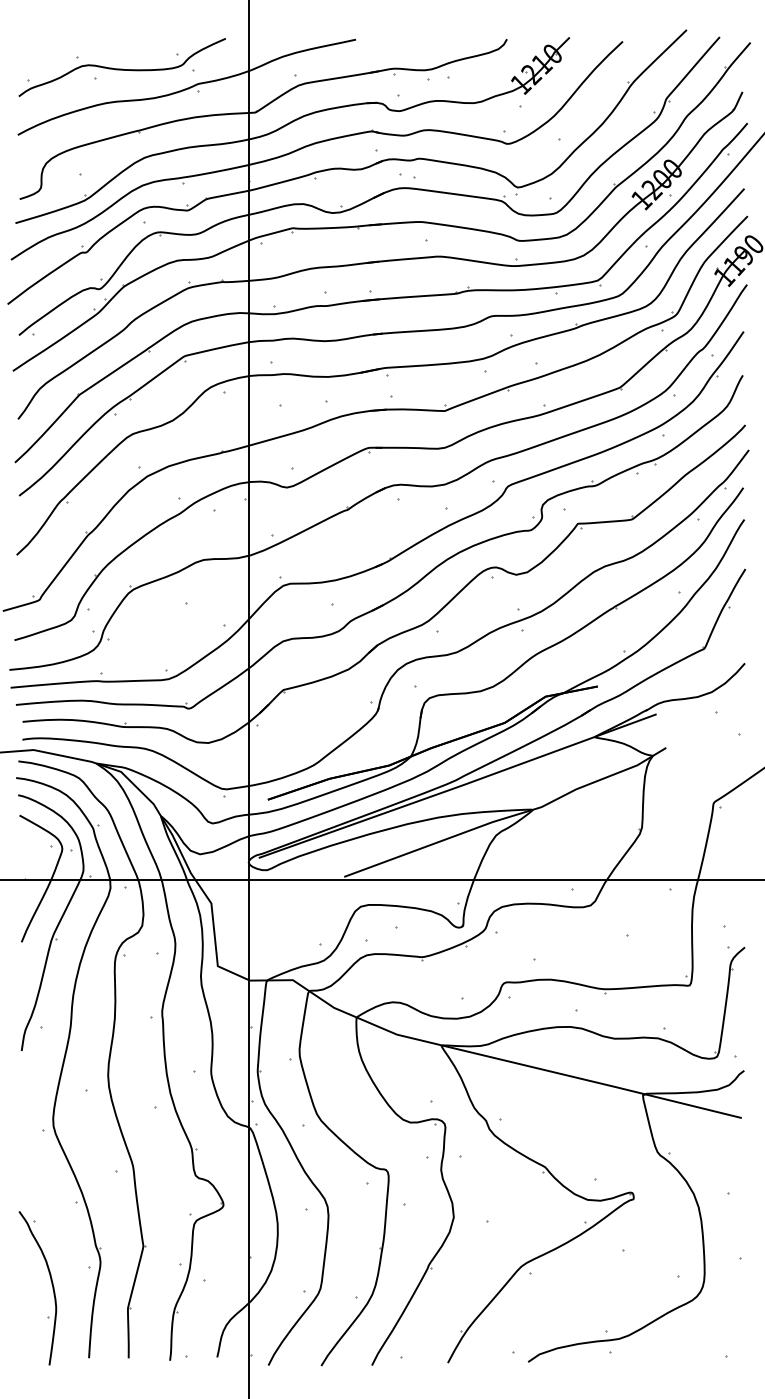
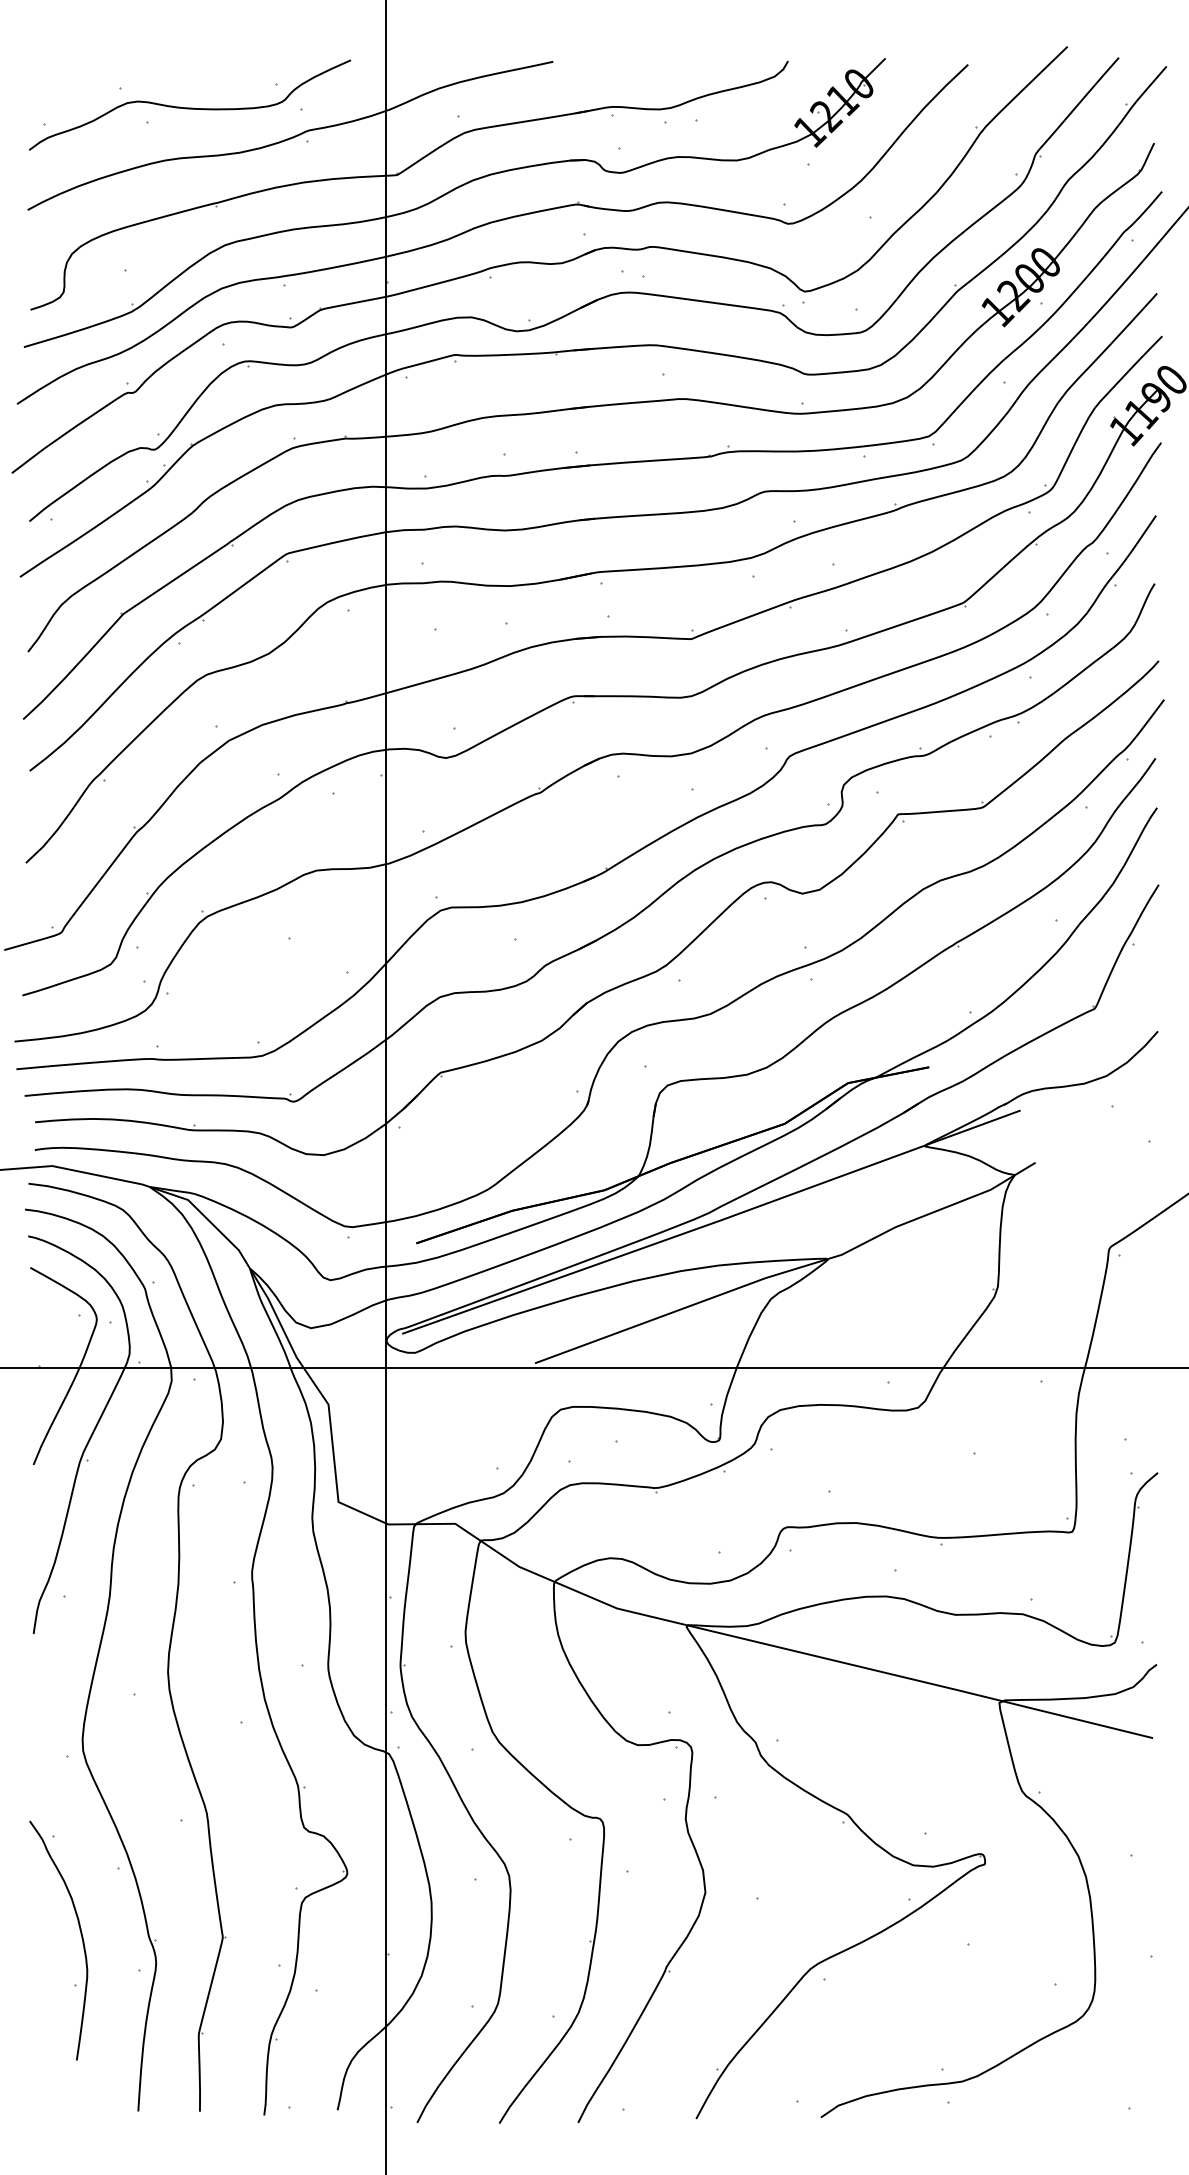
part: (51, 1284) -> (79, 1934), moved

